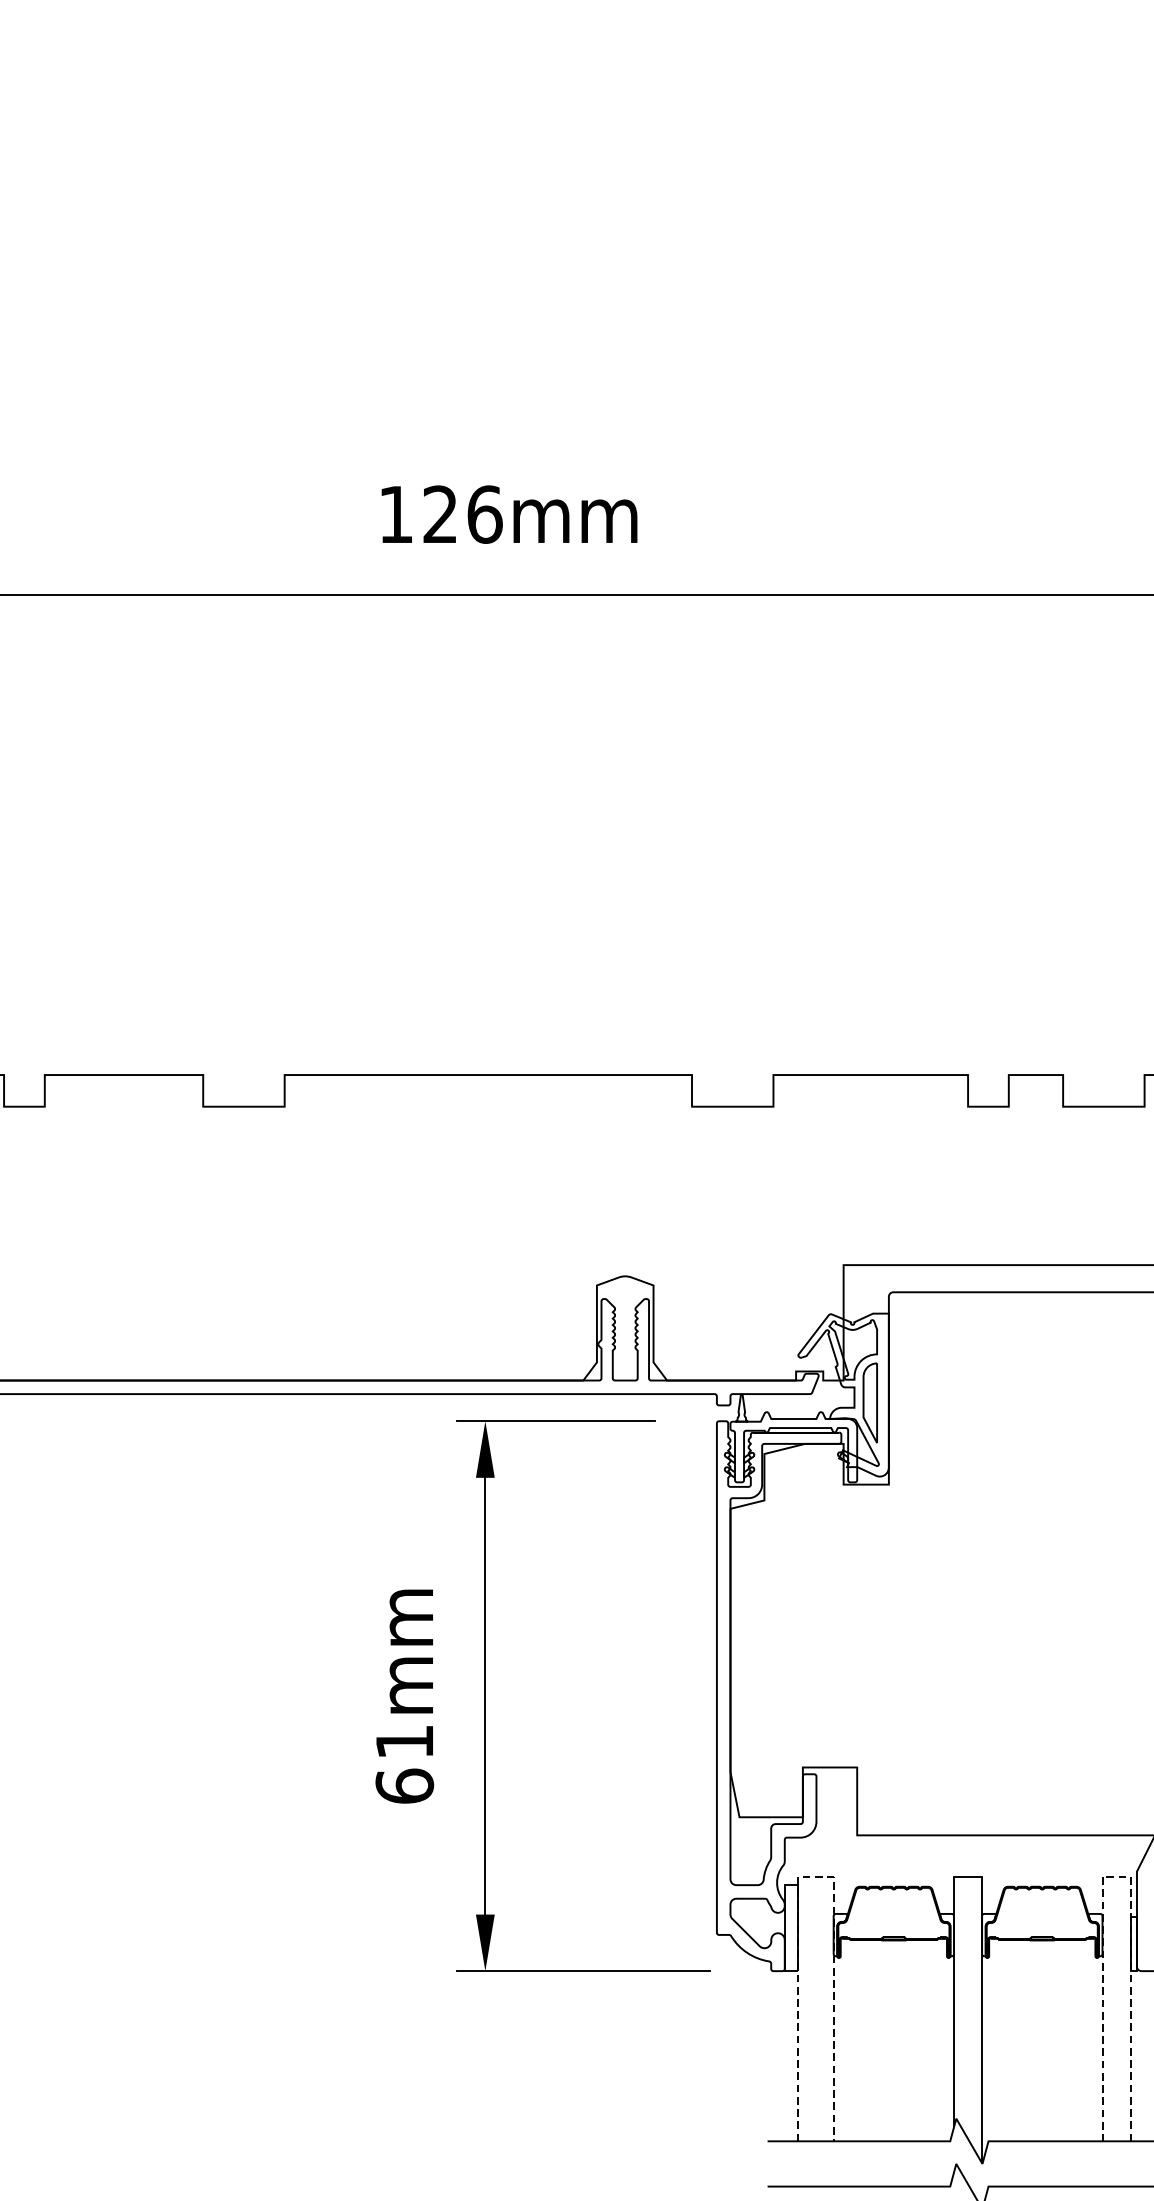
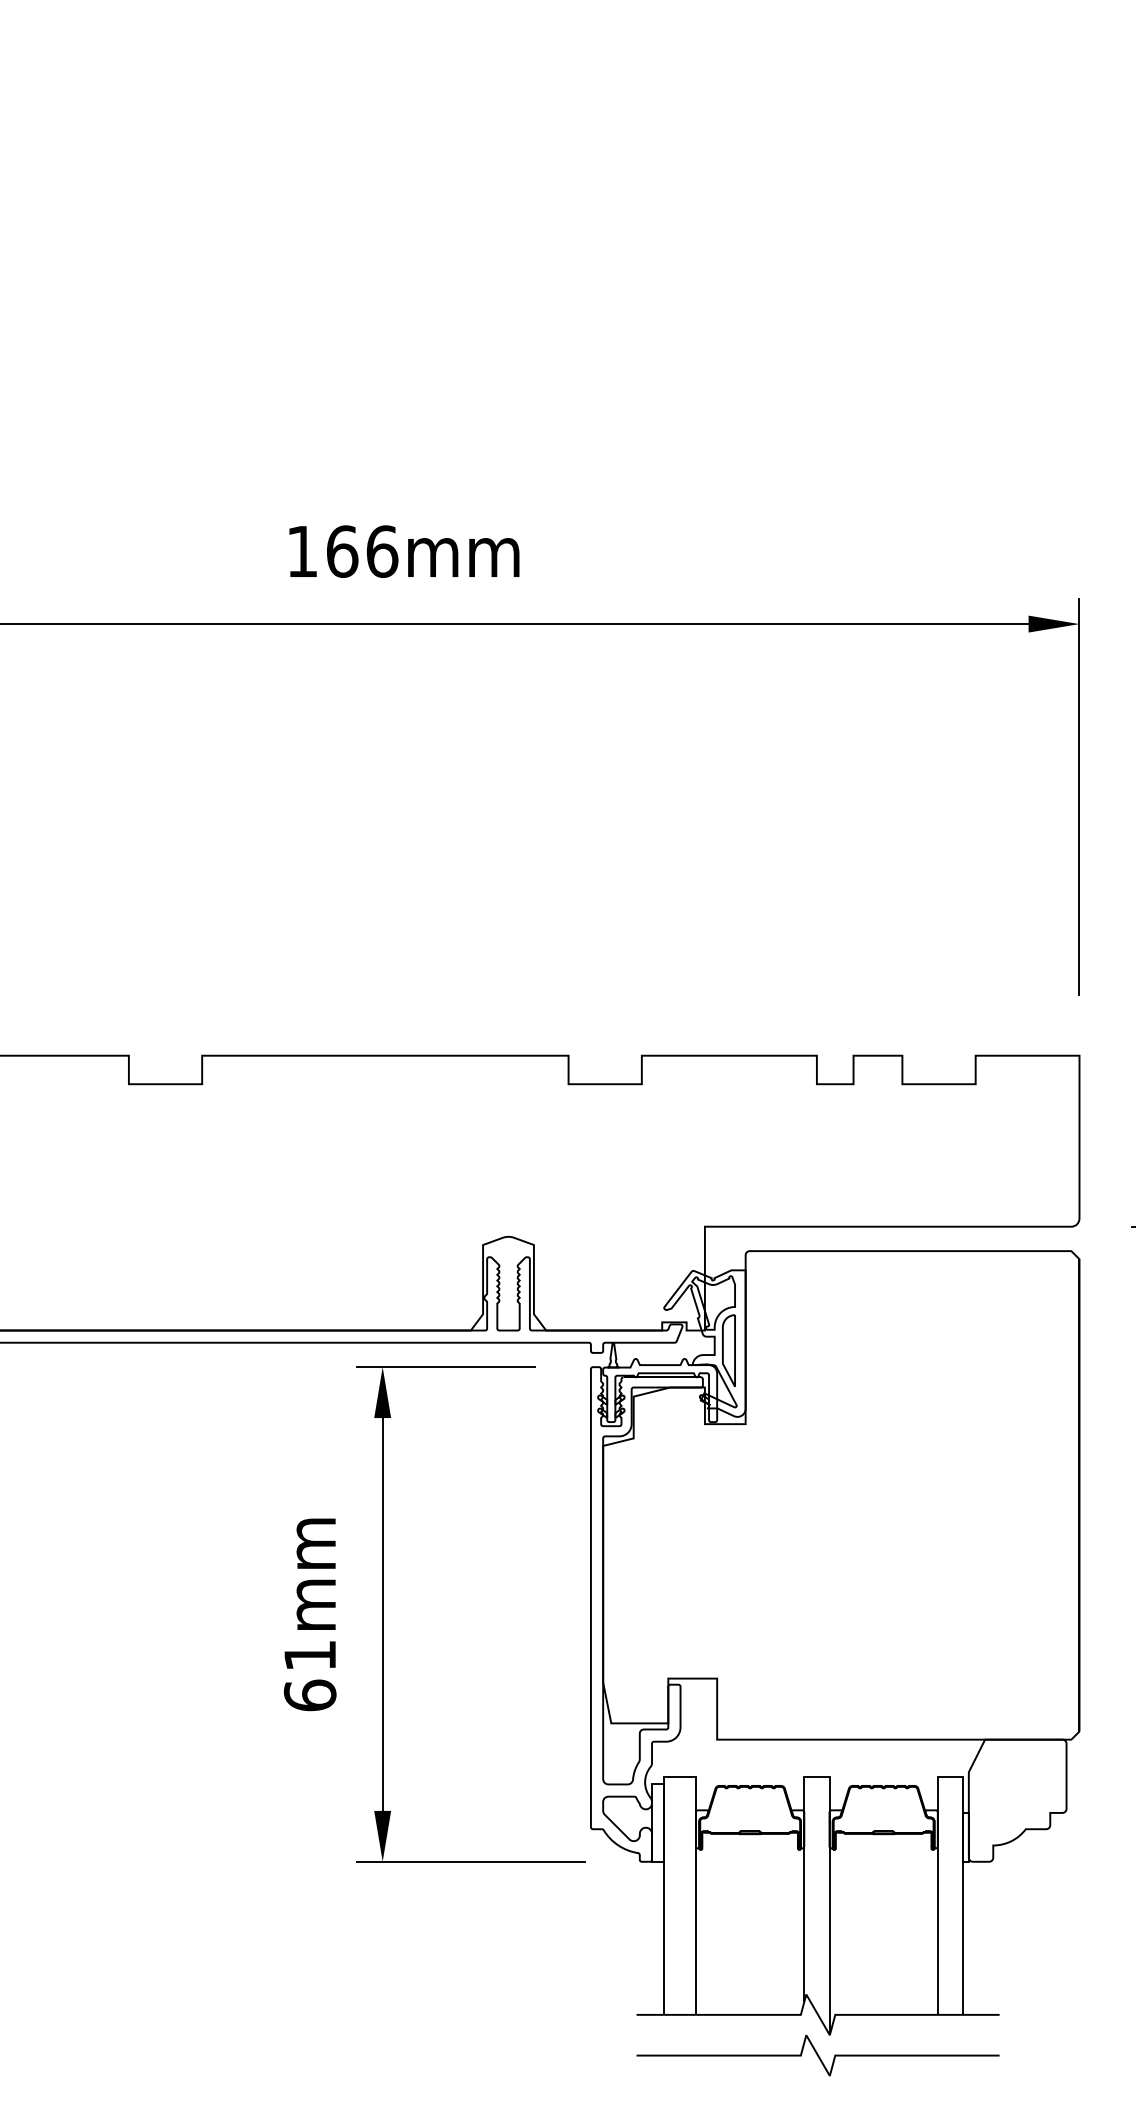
text: (440, 514) -> (342, 551), 126mm -> 166mm
line: (816, 1876) -> (680, 1776), dashed -> solid
line: (1116, 1876) -> (950, 1776), dashed -> solid

